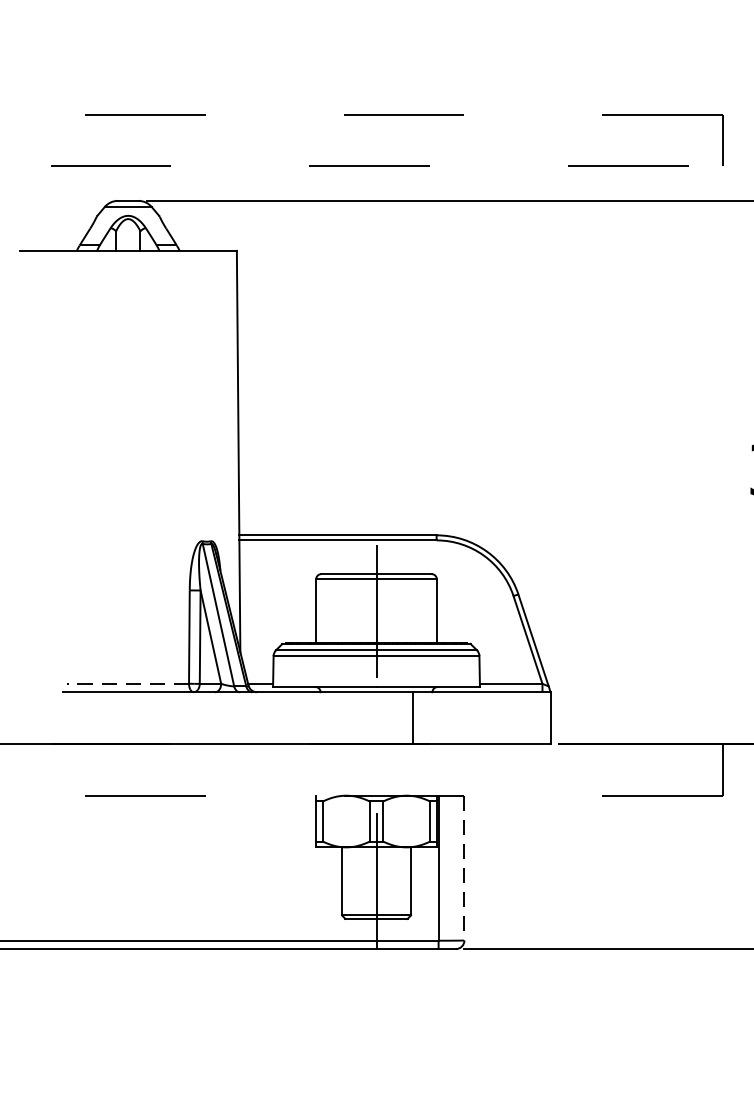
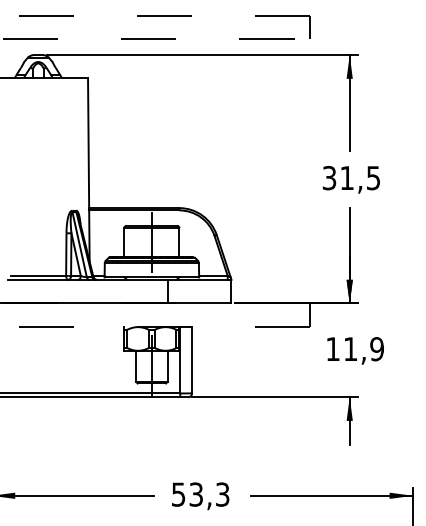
line: (128, 682) -> (38, 275), dashed -> solid
line: (465, 868) -> (192, 360), dashed -> solid

